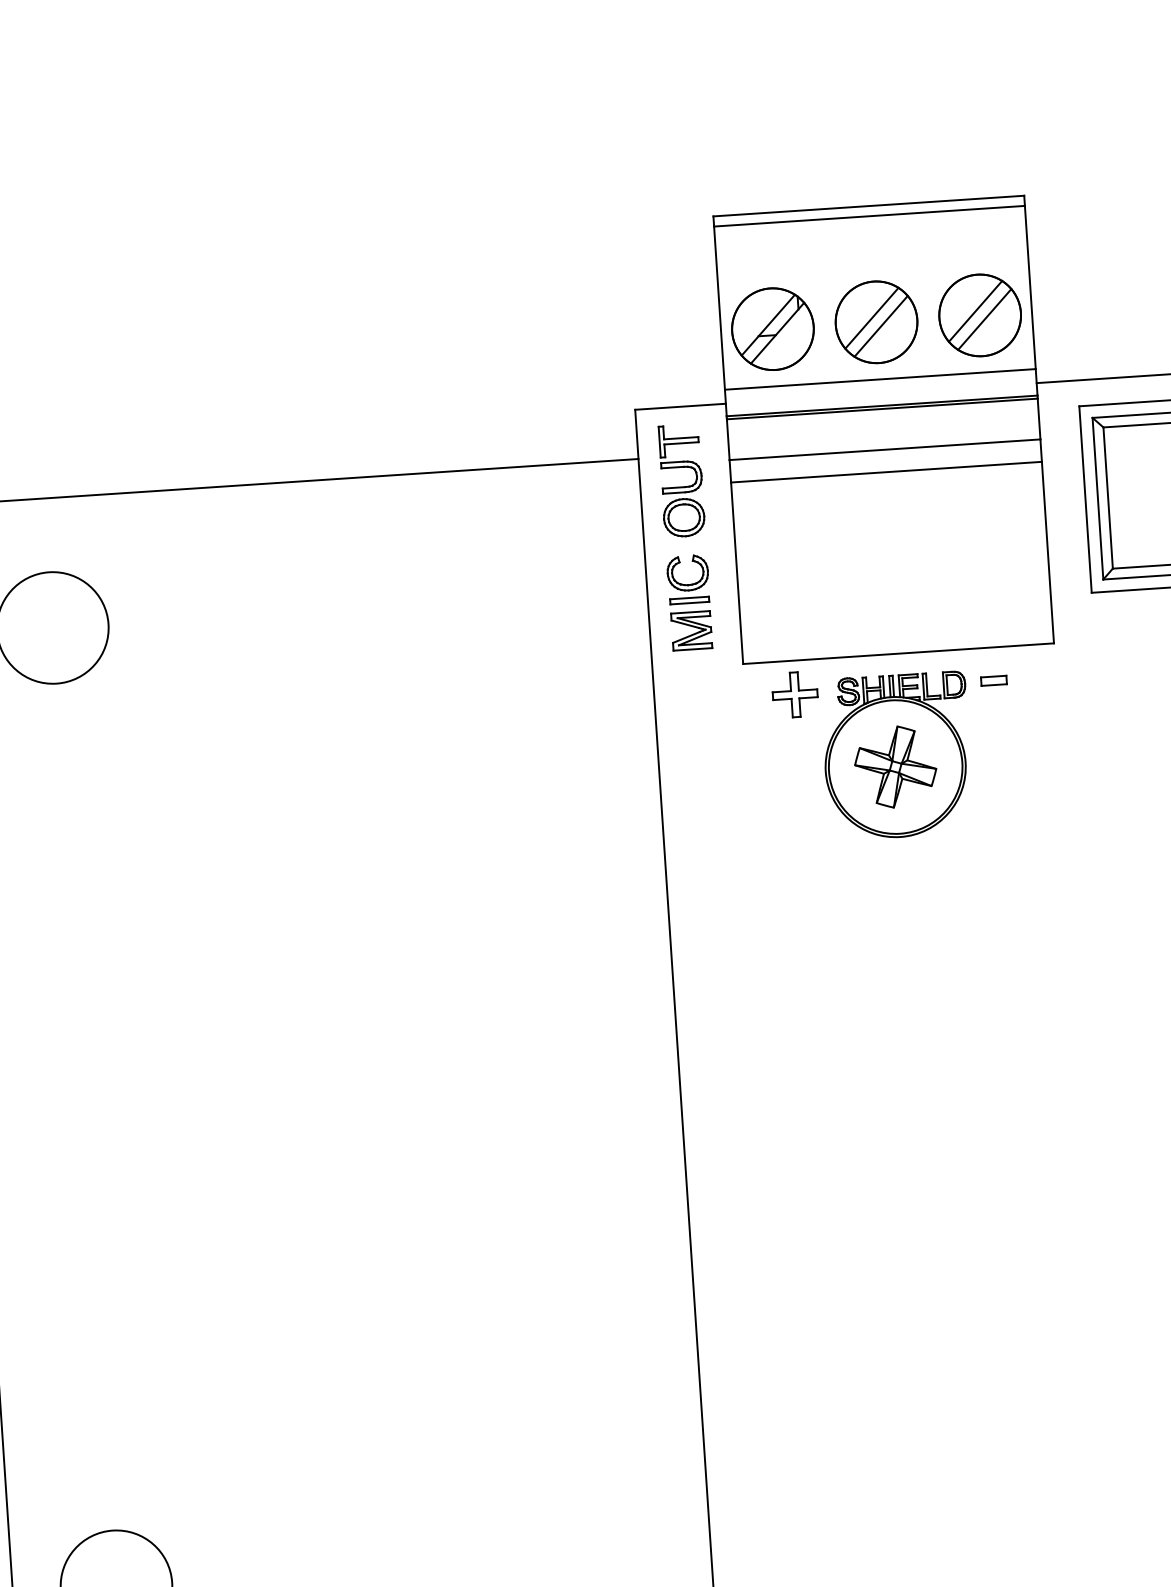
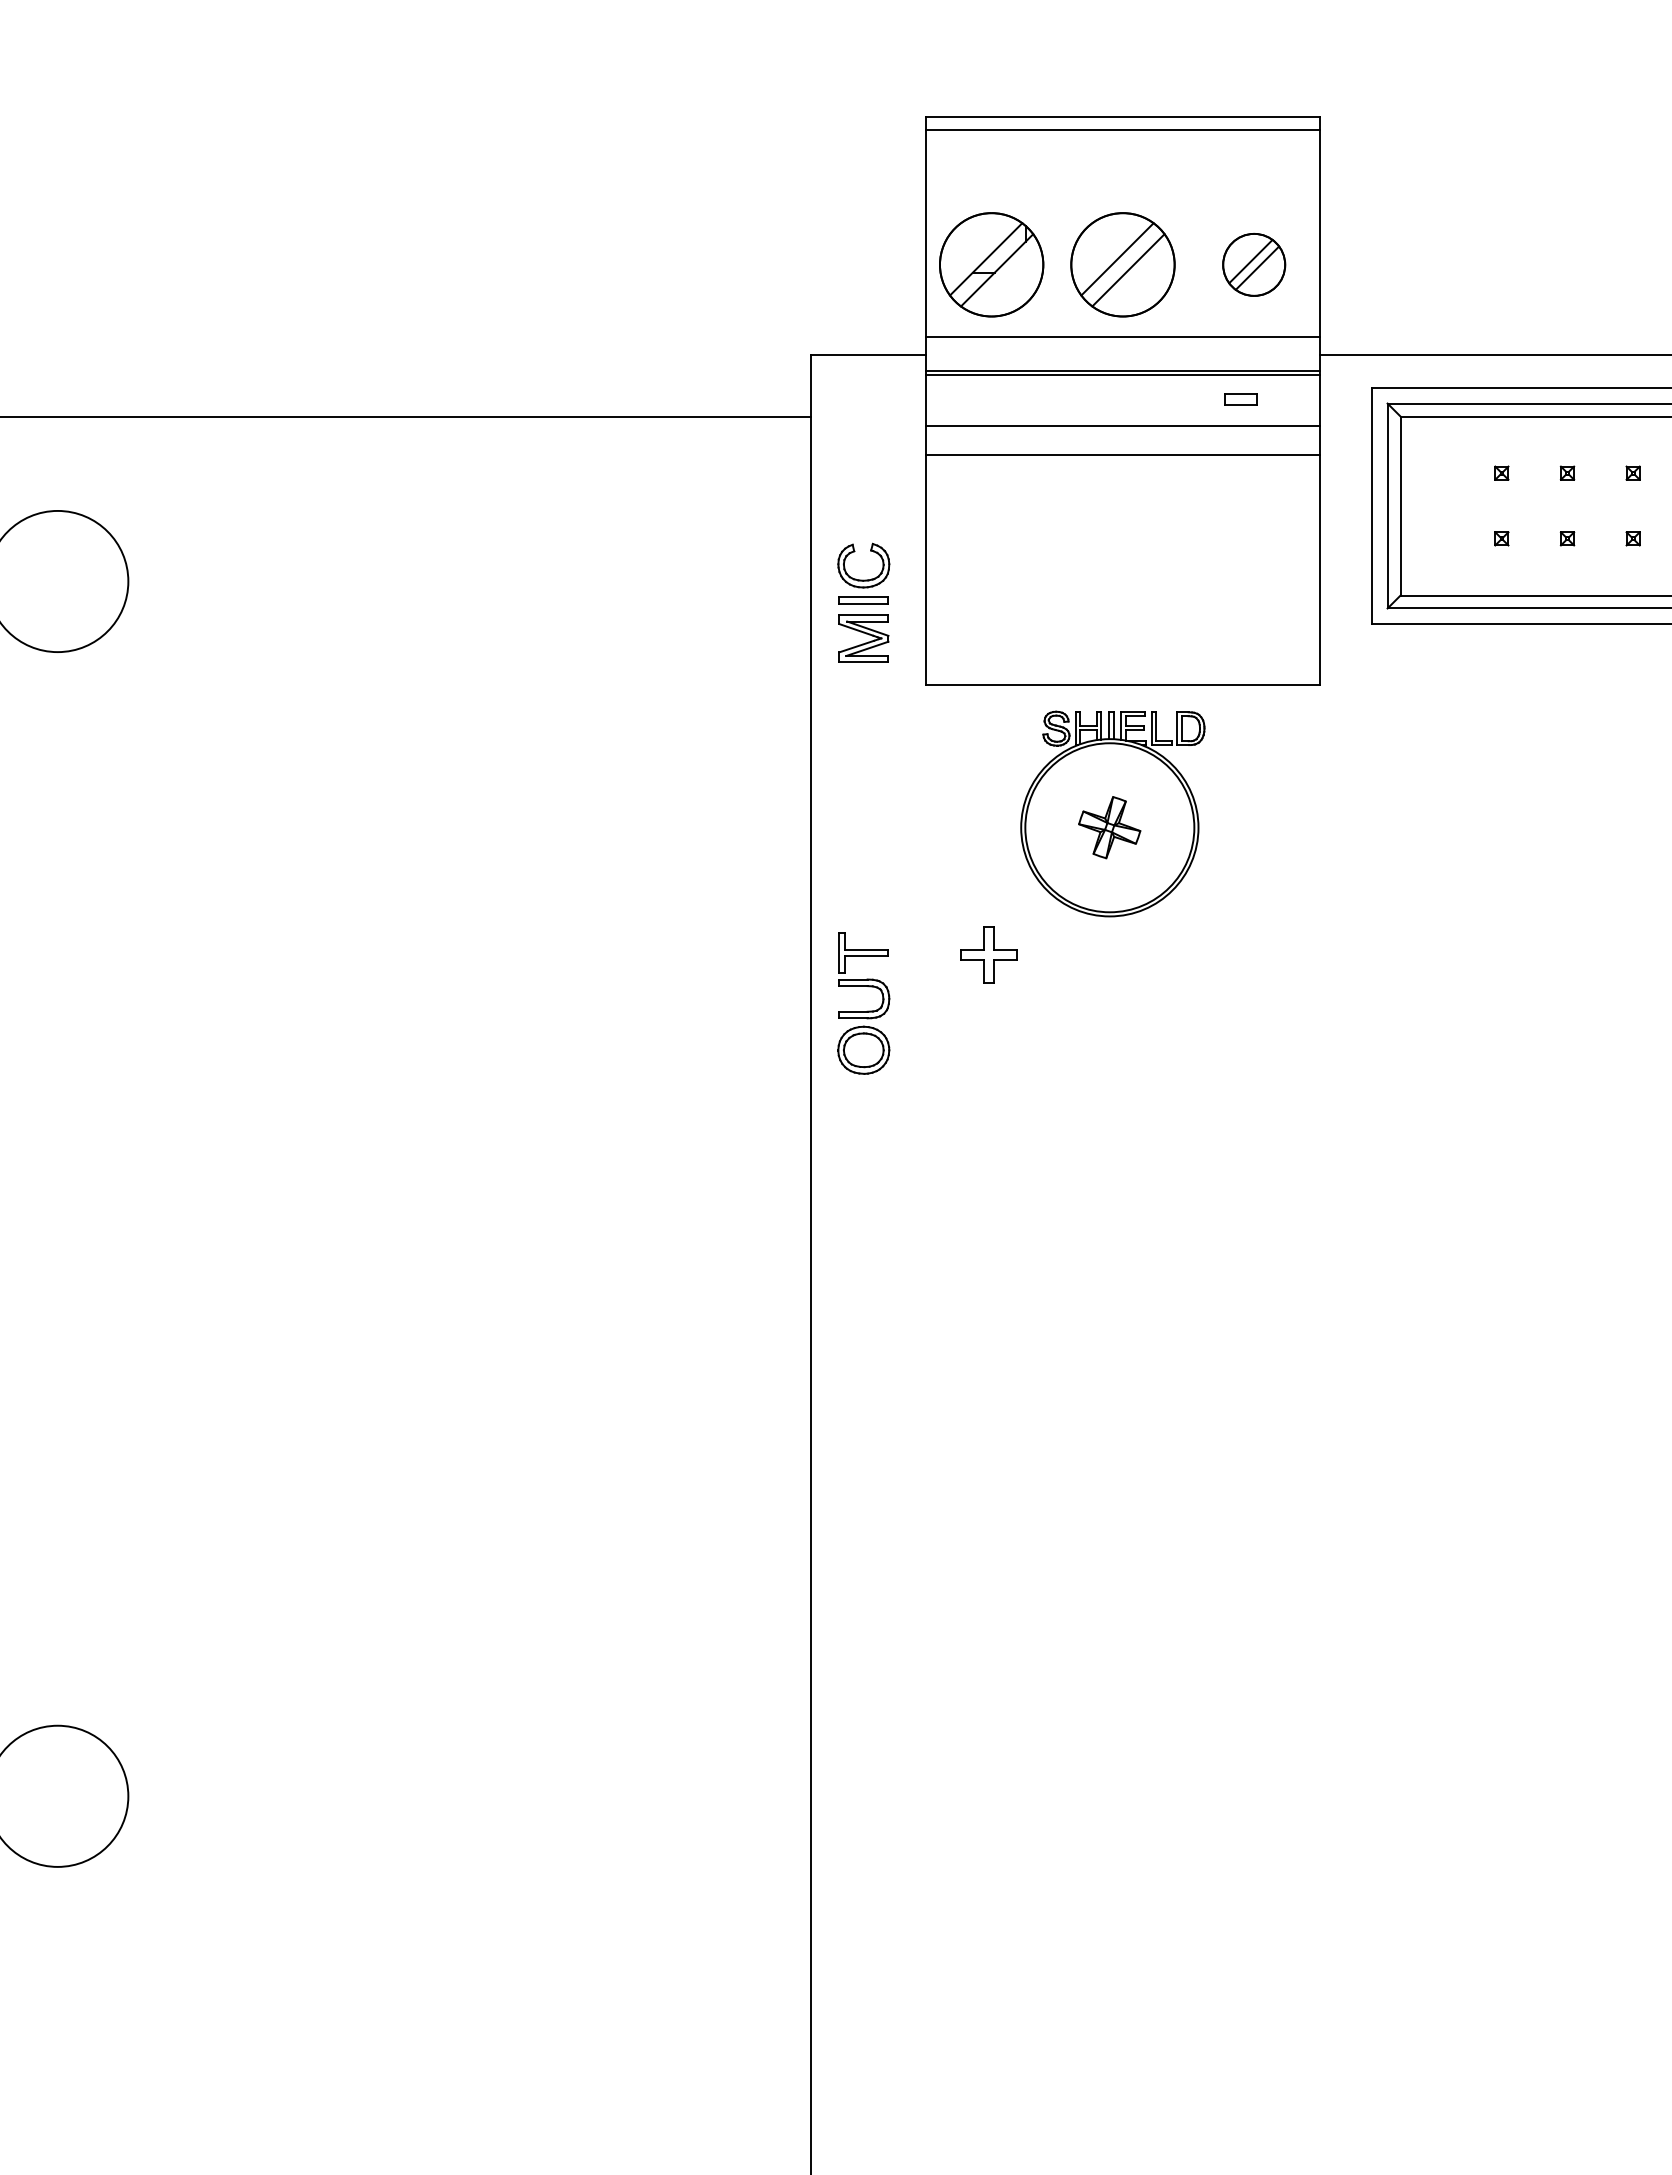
part: (979, 315) -> (1253, 264), size x0.6
part: (681, 487) -> (863, 1011), moved
part: (993, 681) -> (1240, 399), moved
part: (794, 694) -> (988, 954), moved
part: (895, 766) -> (1109, 827), size x0.6

